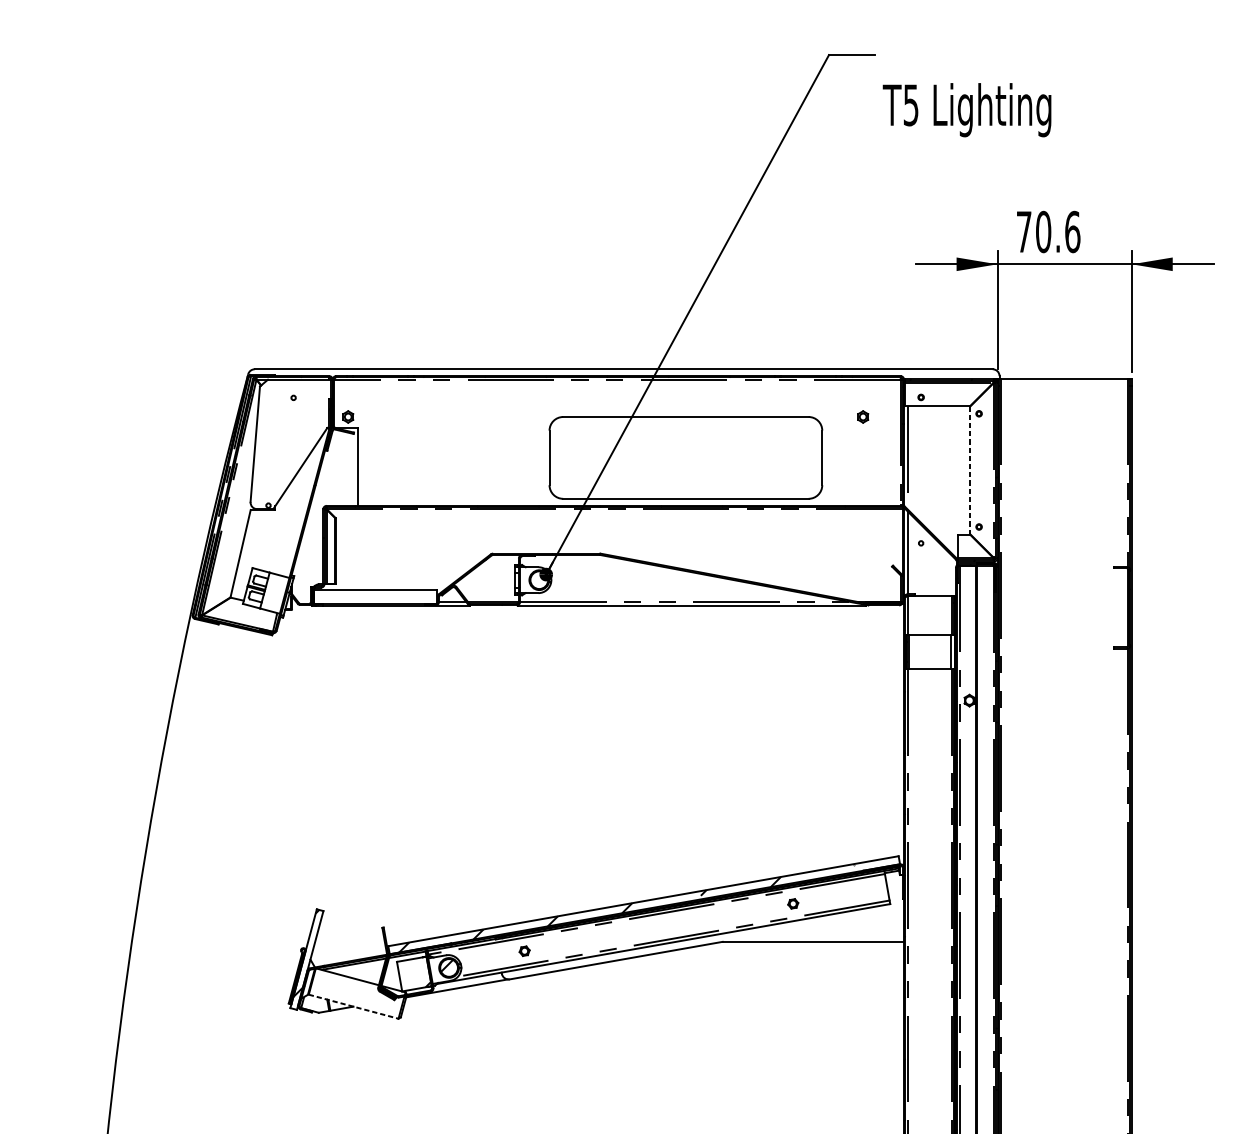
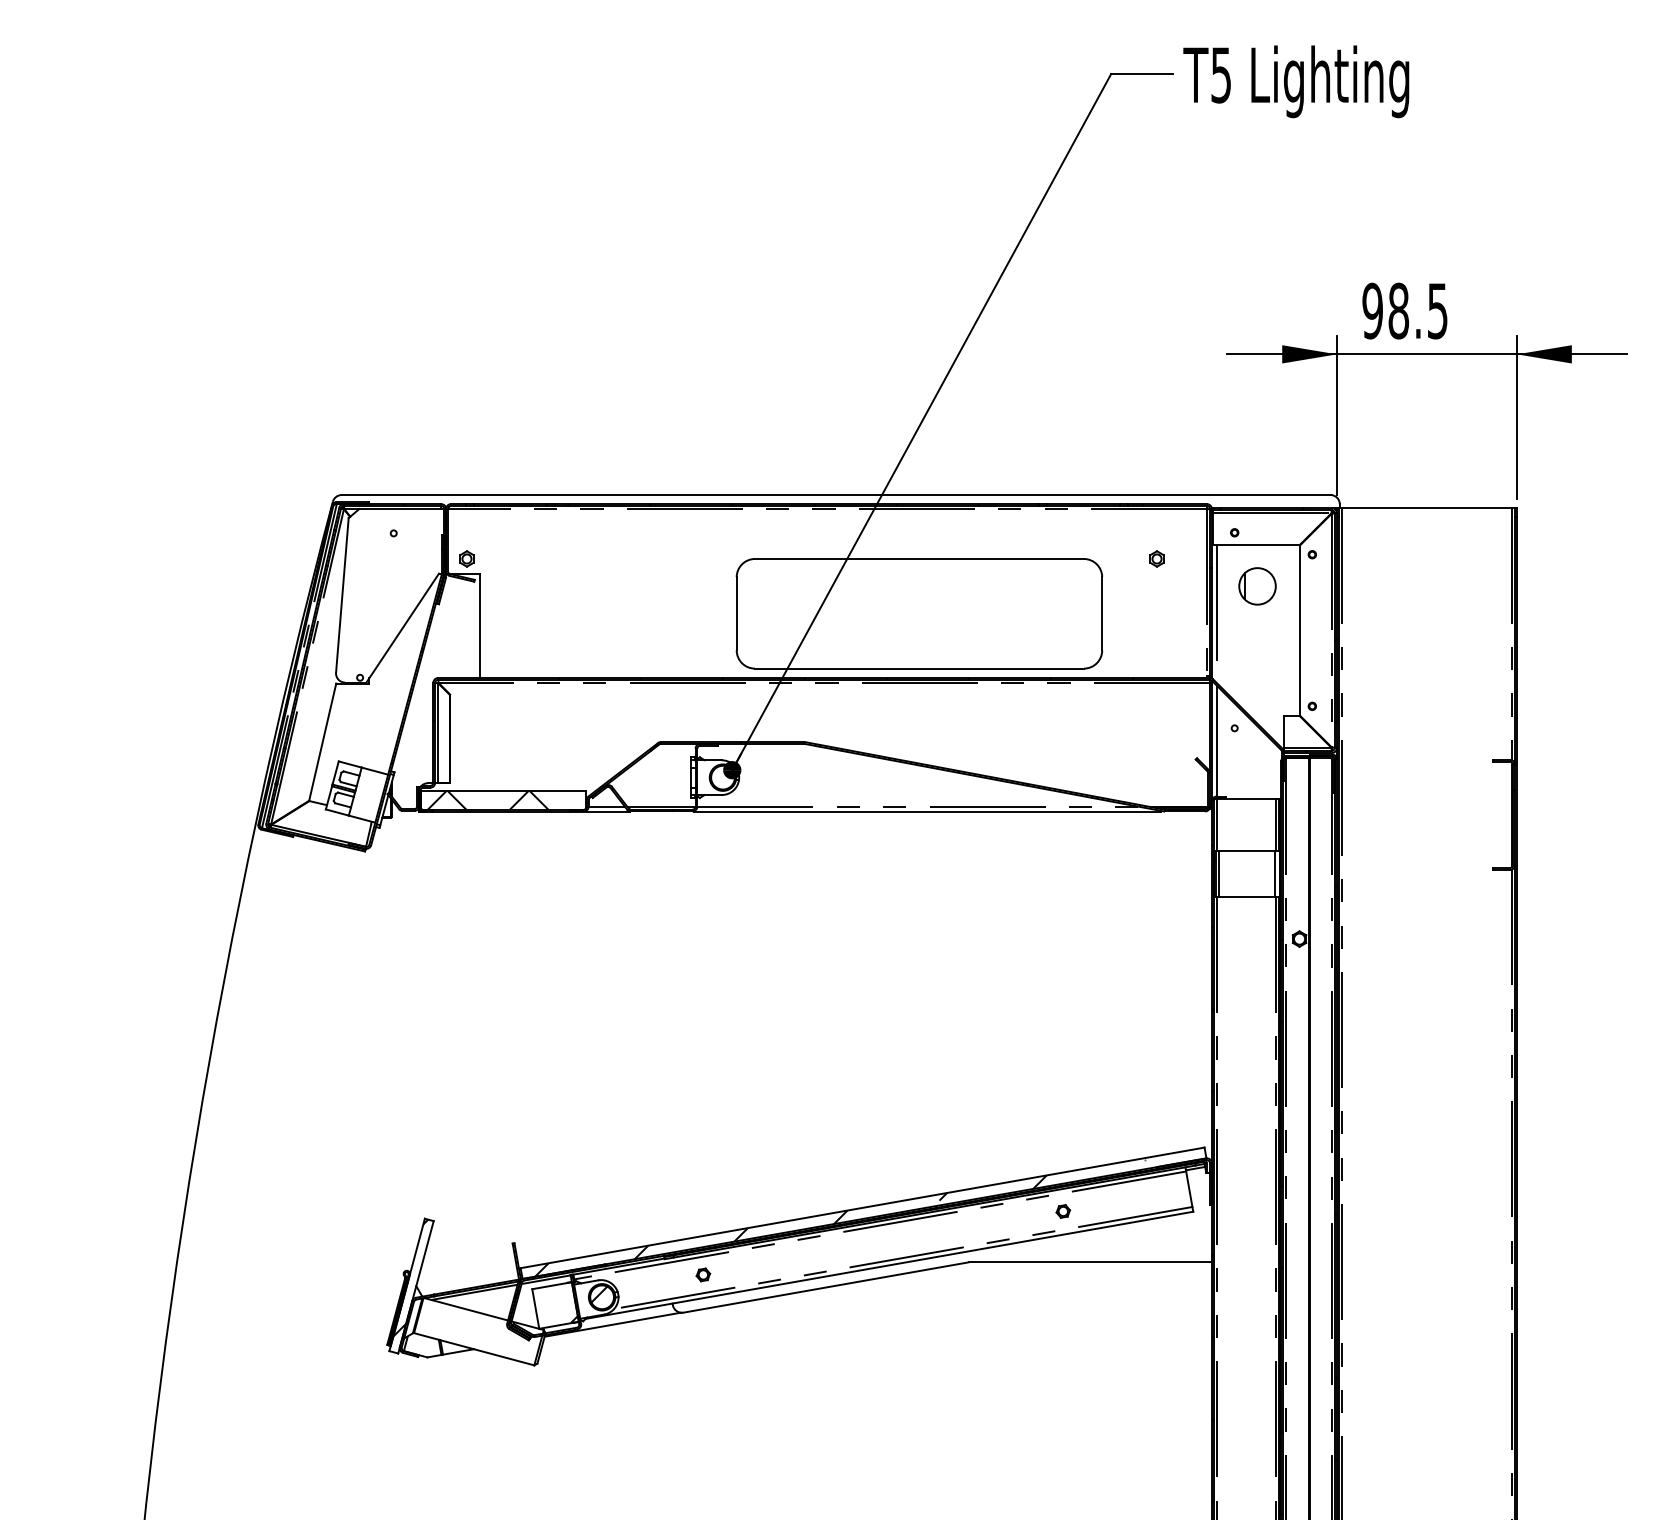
text: (967, 109) -> (1296, 81), moved
text: (1048, 231) -> (1405, 310), 70.6 -> 98.5
part: (938, 437) -> (1257, 586), added
line: (970, 470) -> (1300, 630), dashed -> solid
hatch: (363, 597) -> (487, 800), added
line: (353, 1006) -> (474, 1349), dashed -> solid

